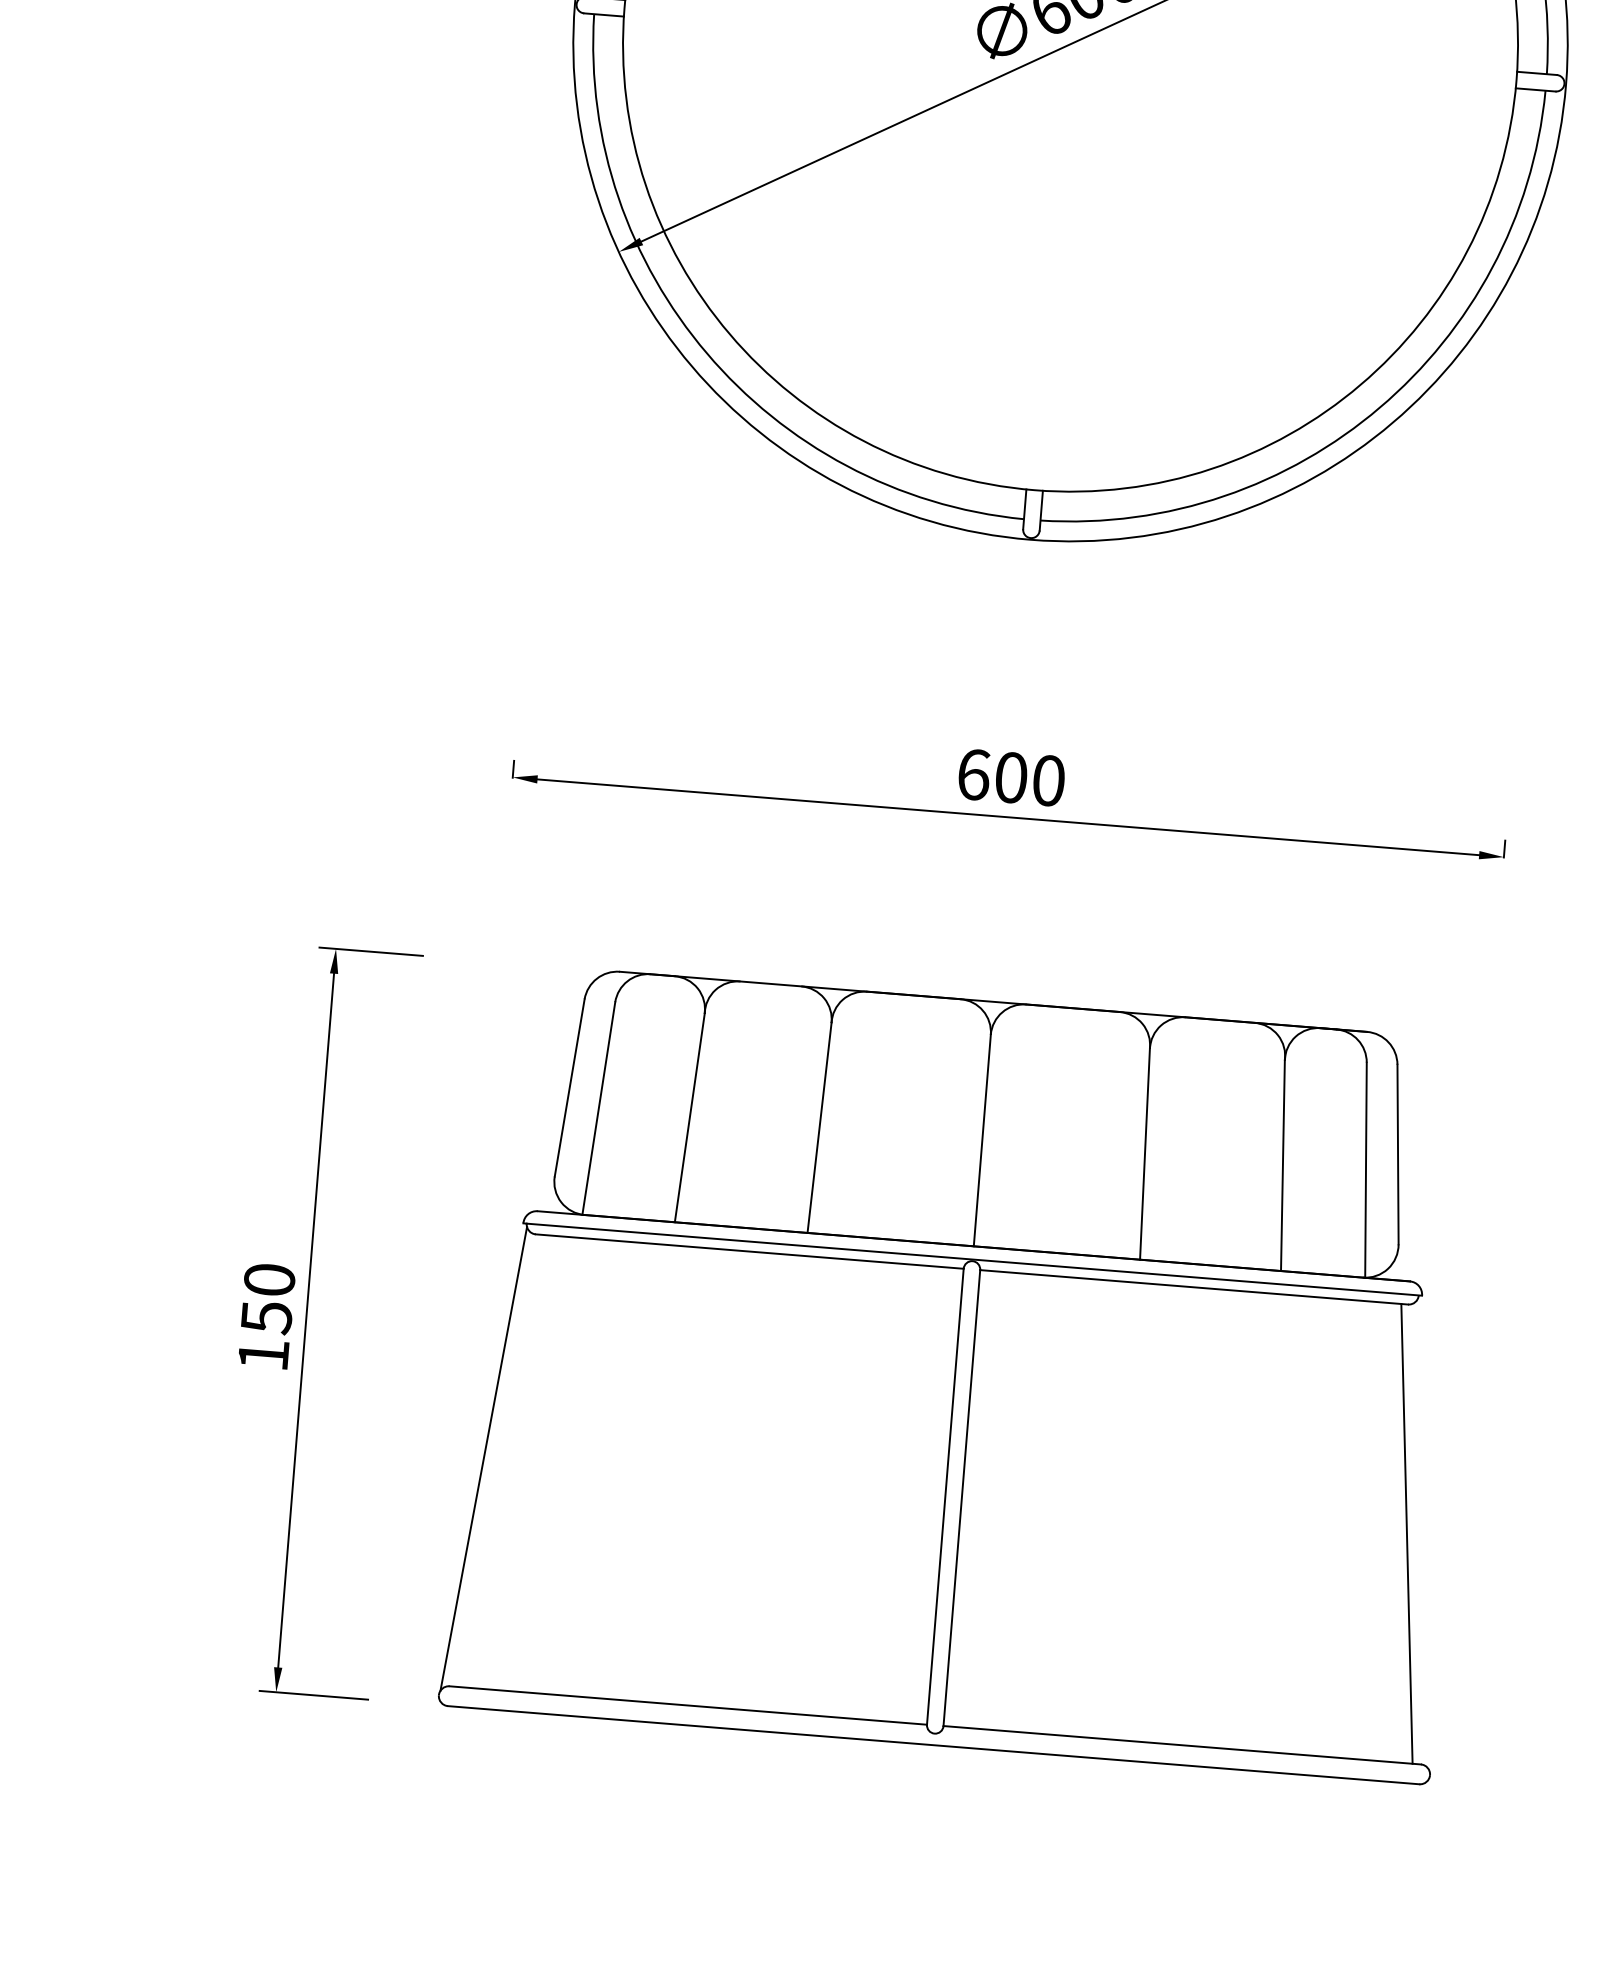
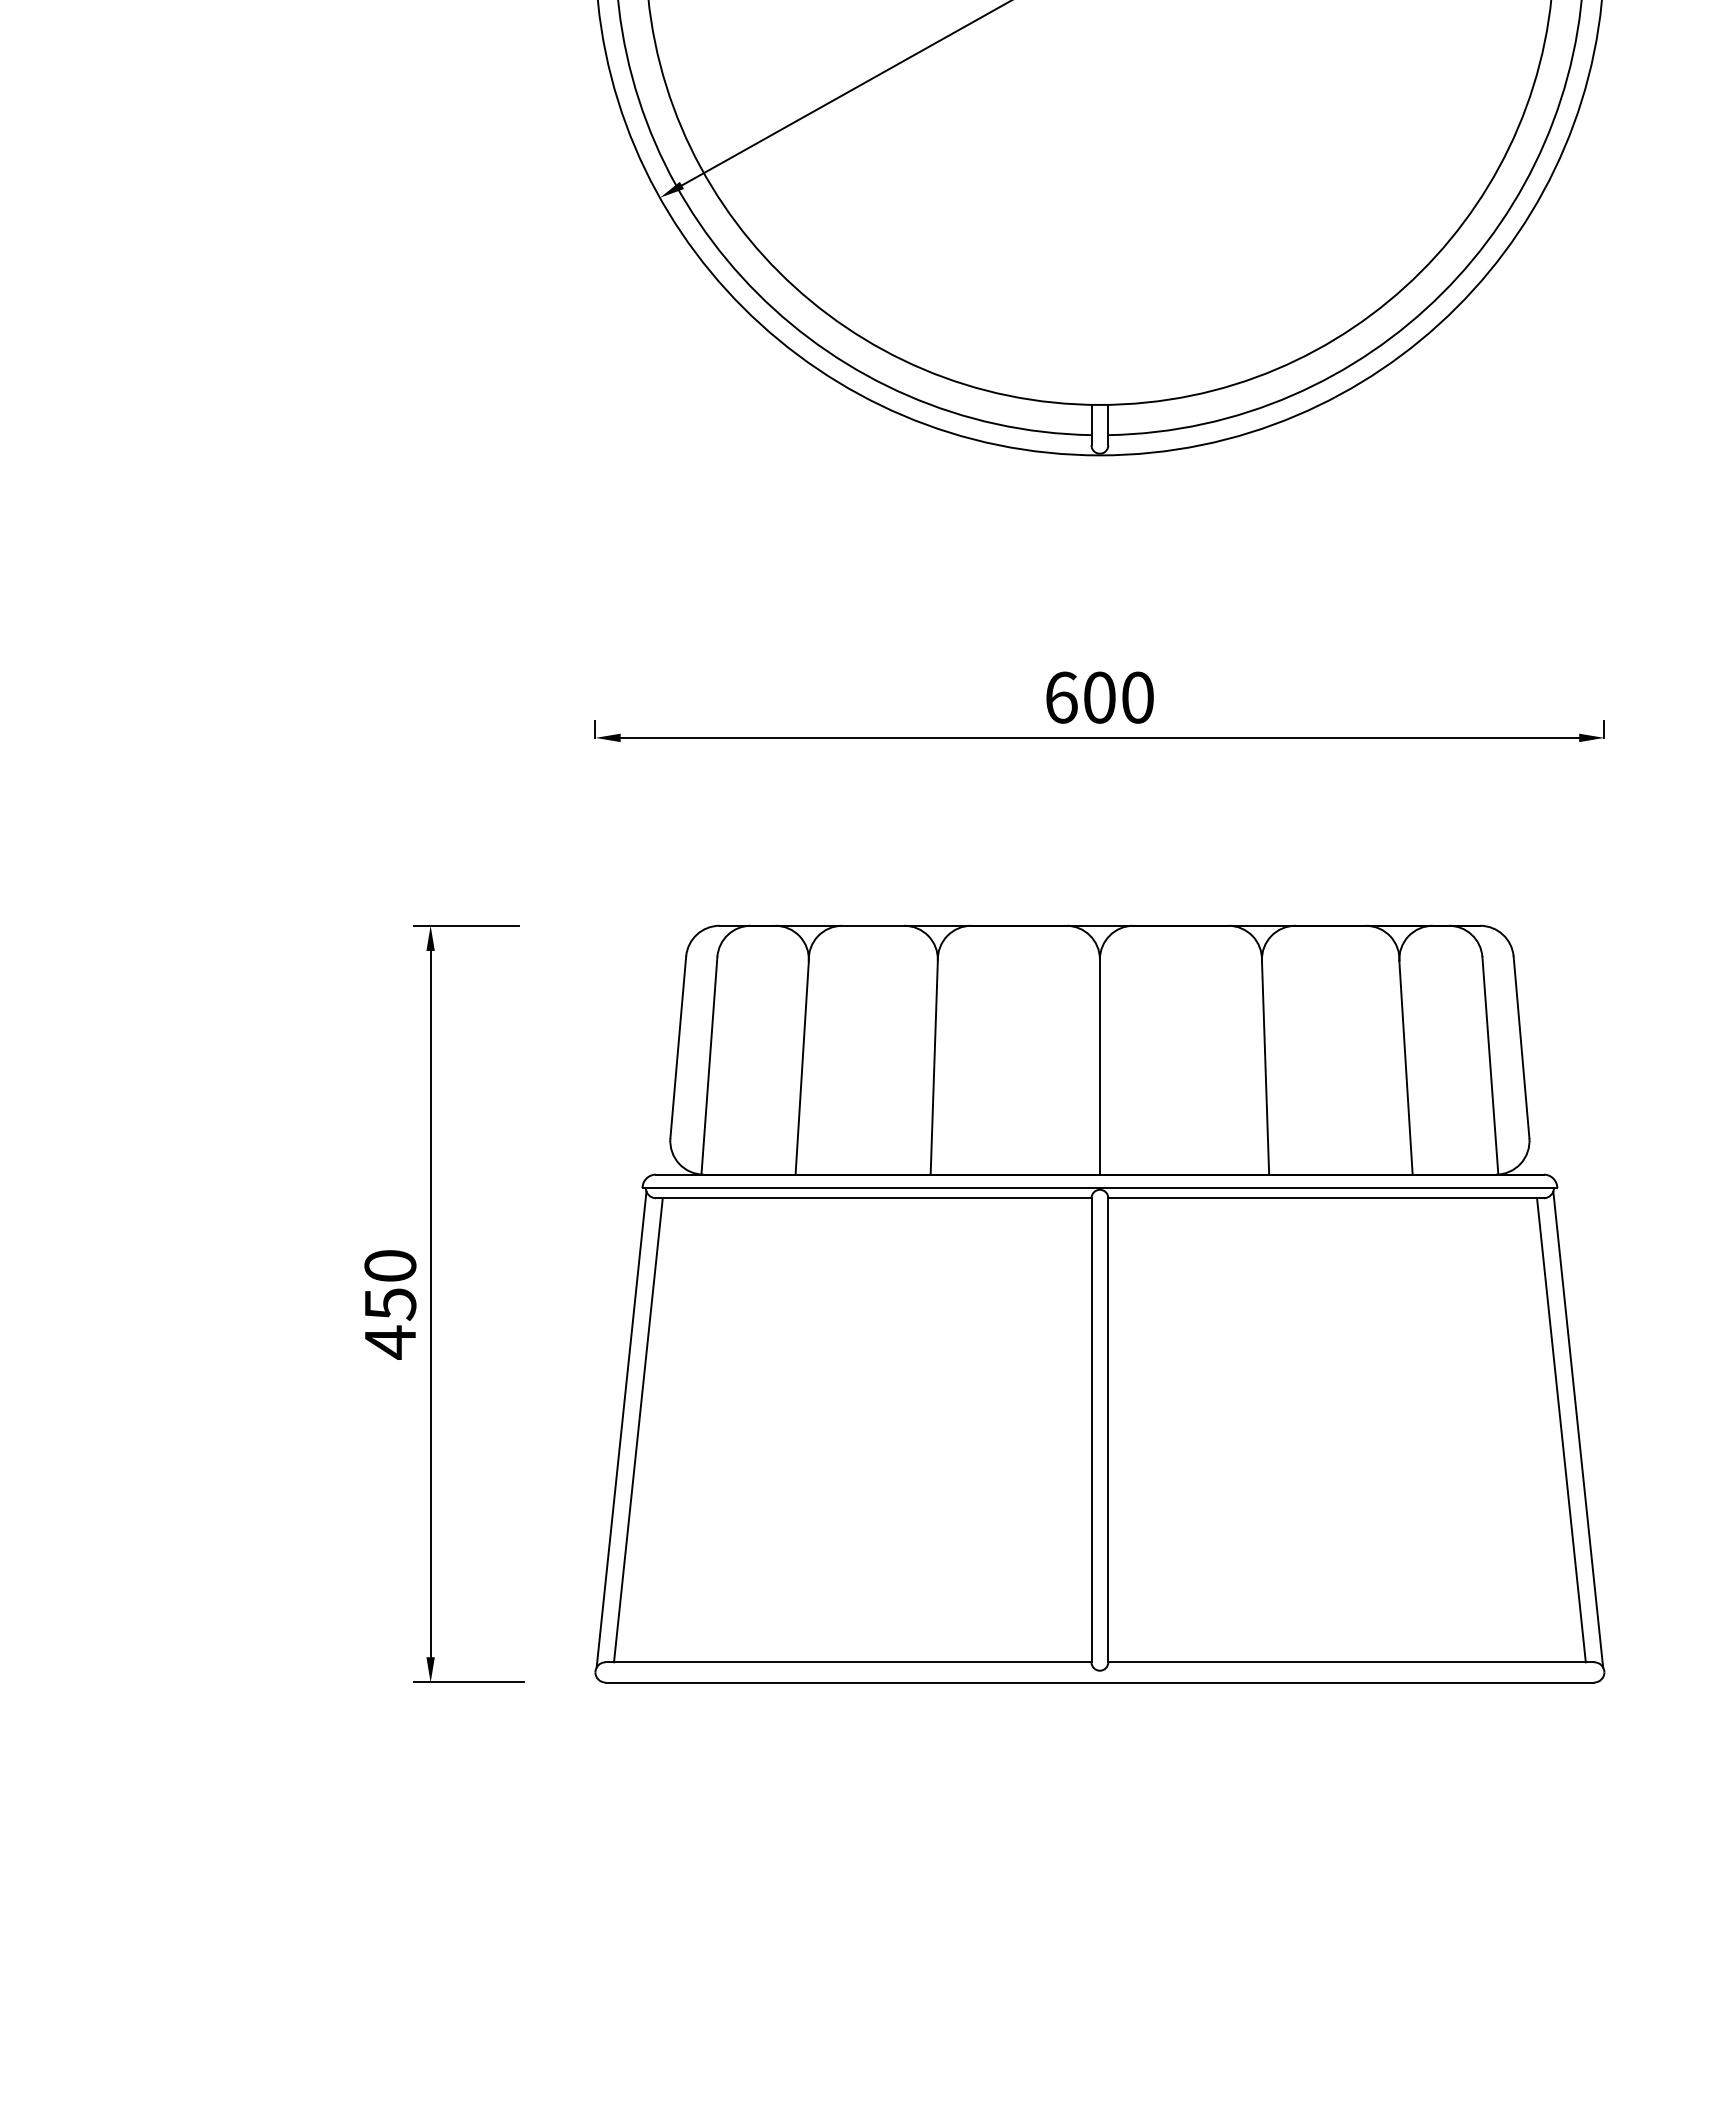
text: (263, 1355) -> (390, 1342), 150 -> 450
line: (500, 1461) -> (638, 1430), added
line: (1423, 1534) -> (1578, 1429), added

